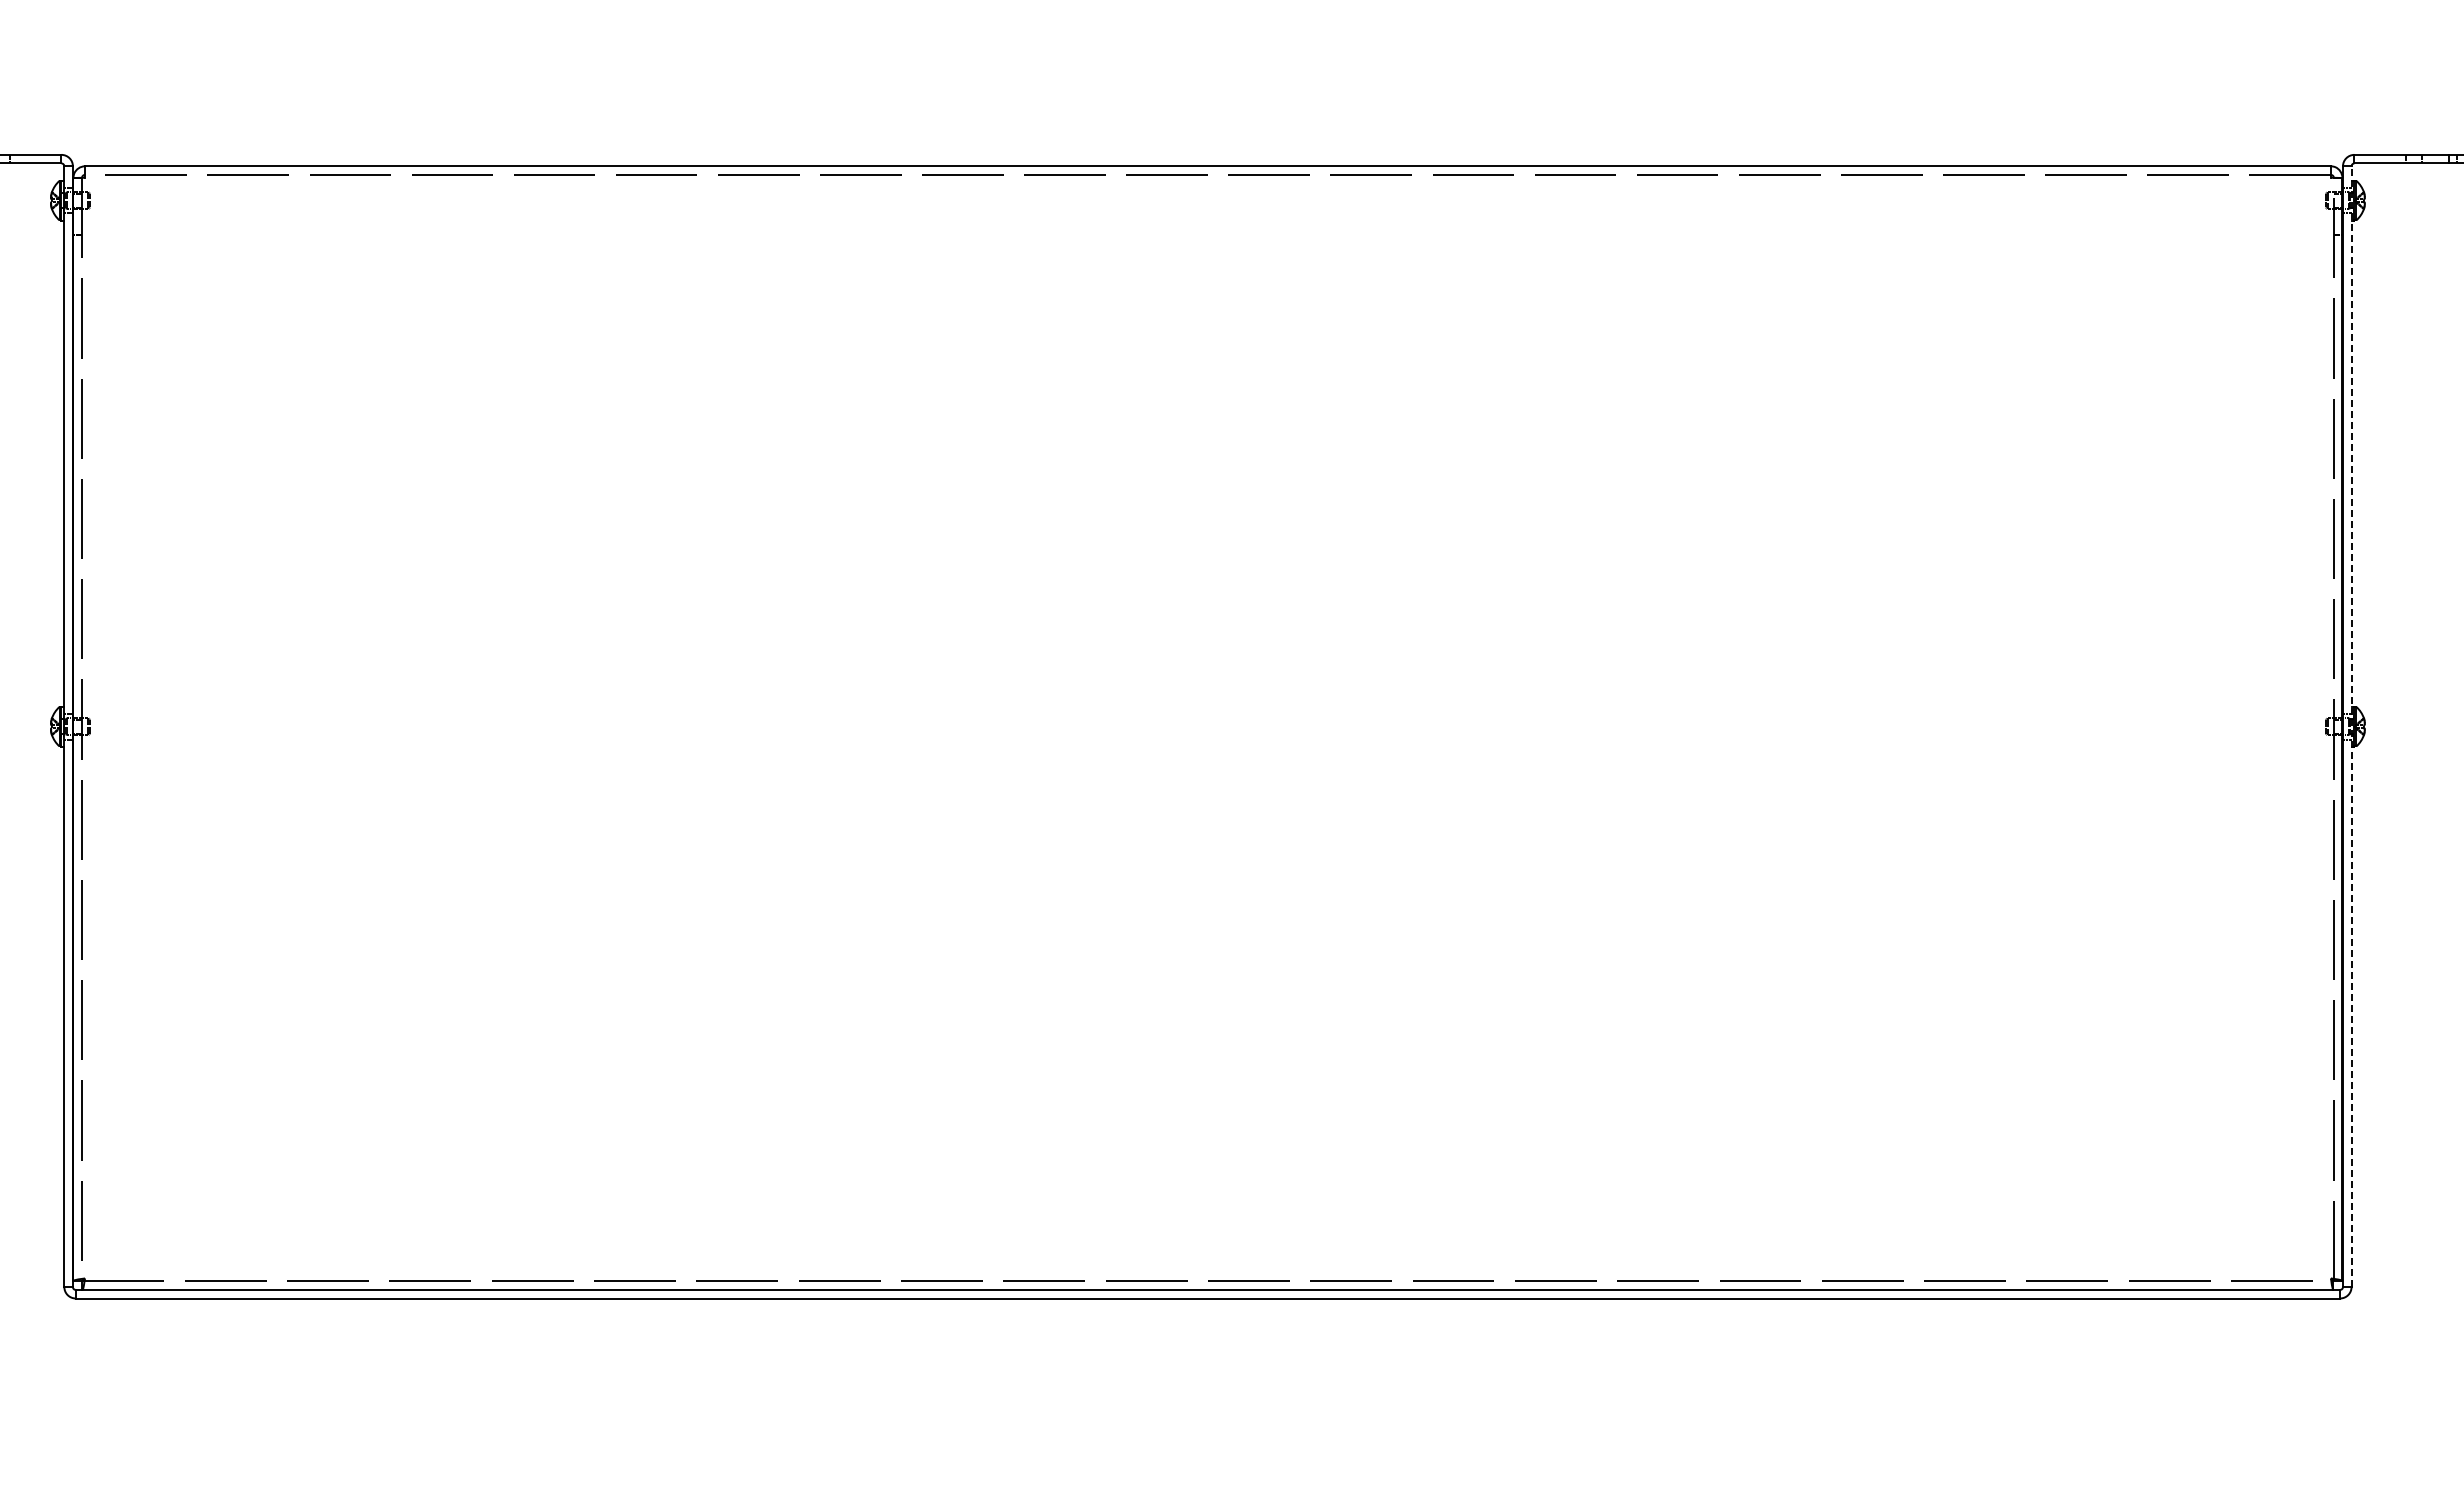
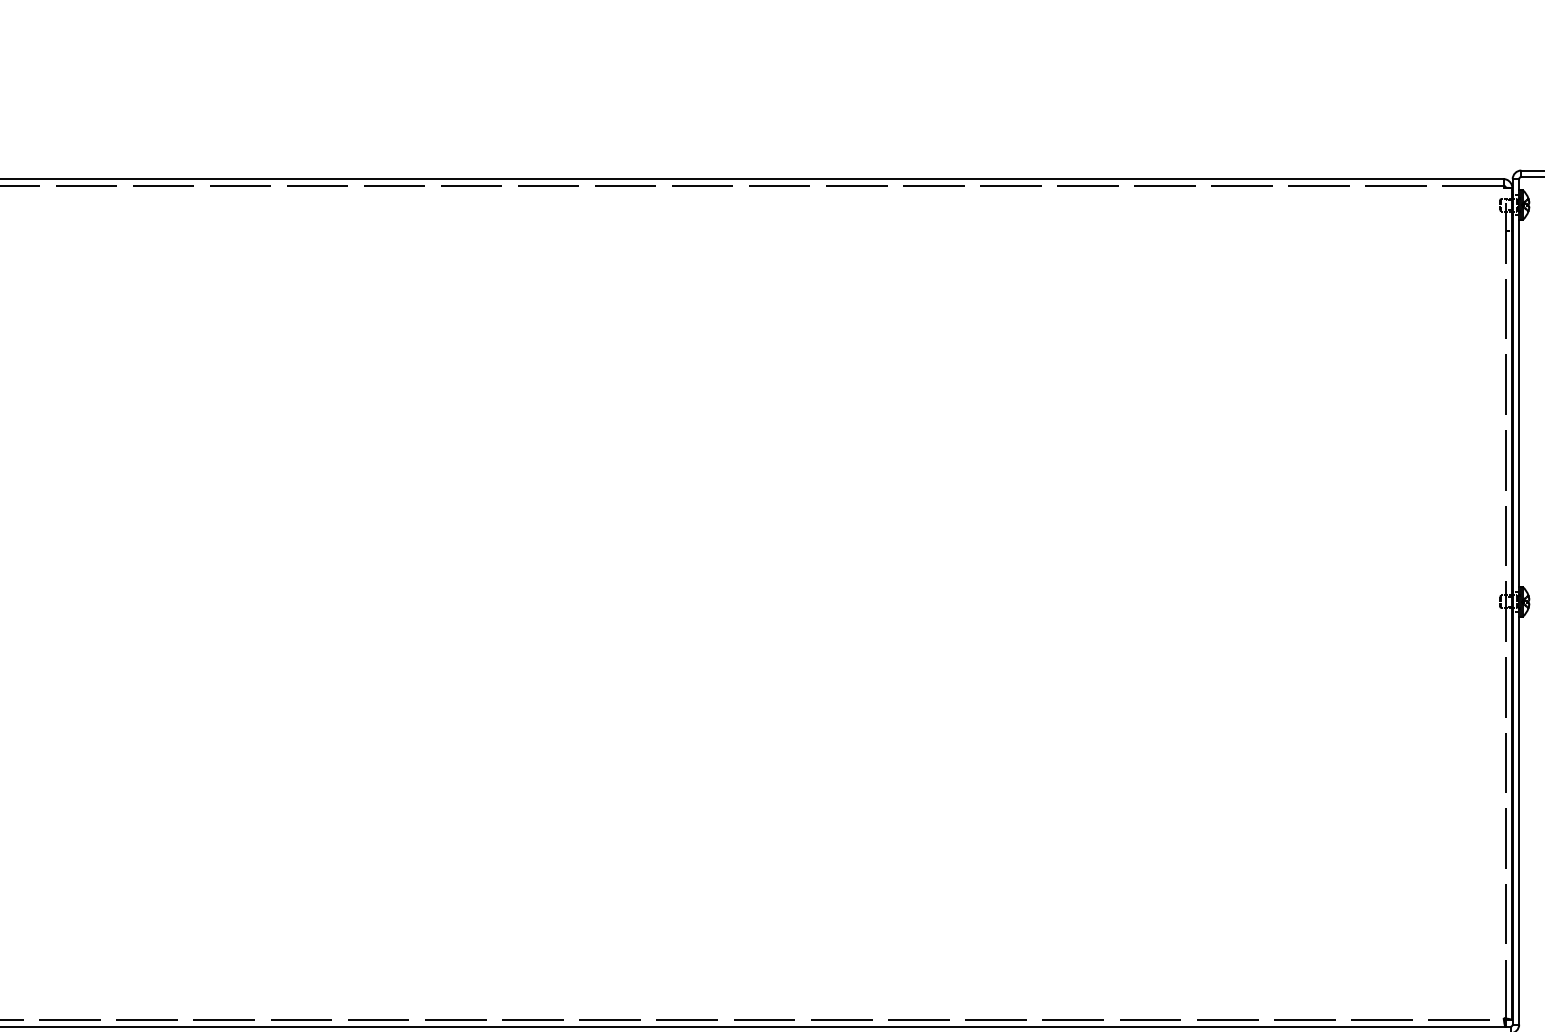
line: (2351, 726) -> (1519, 601), dashed -> solid

